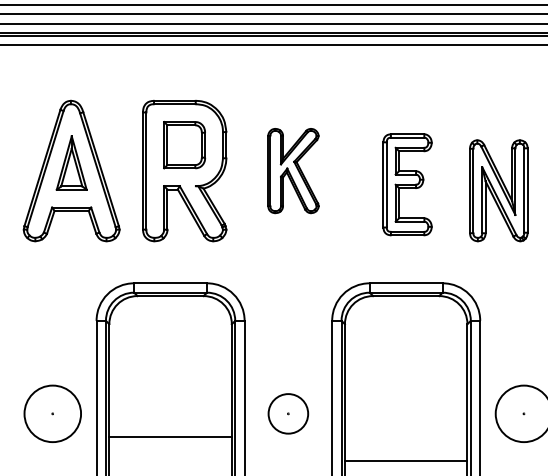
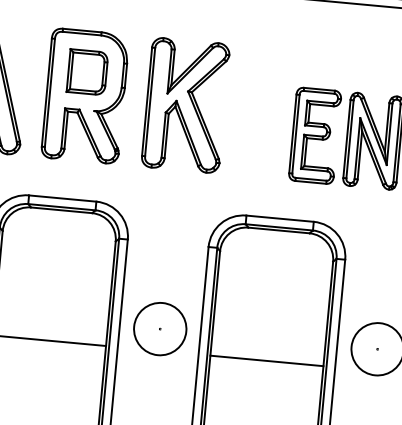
part: (293, 170) -> (185, 104), size x1.67
part: (407, 184) -> (315, 135), moved
circle: (288, 413) -> (160, 328), size x1.43
line: (405, 461) -> (266, 360), moved

